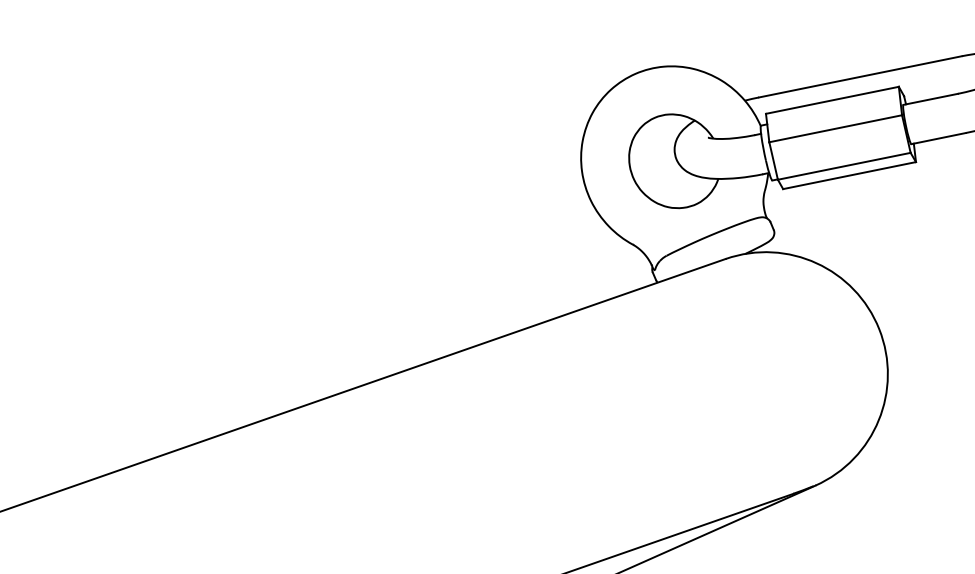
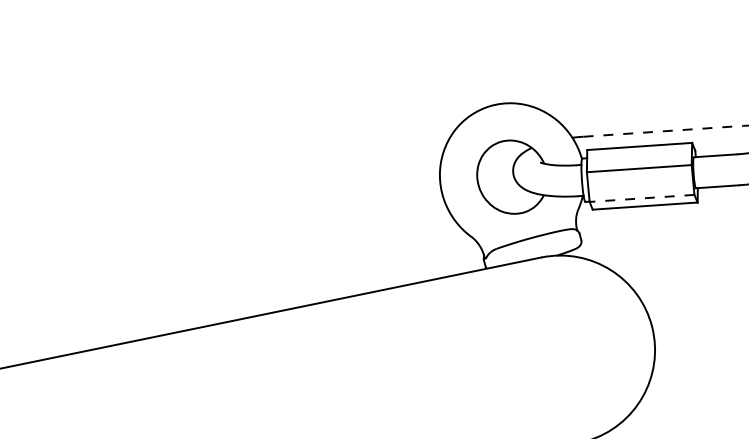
line: (860, 76) -> (663, 131), solid -> dashed
line: (844, 166) -> (642, 198), solid -> dashed

